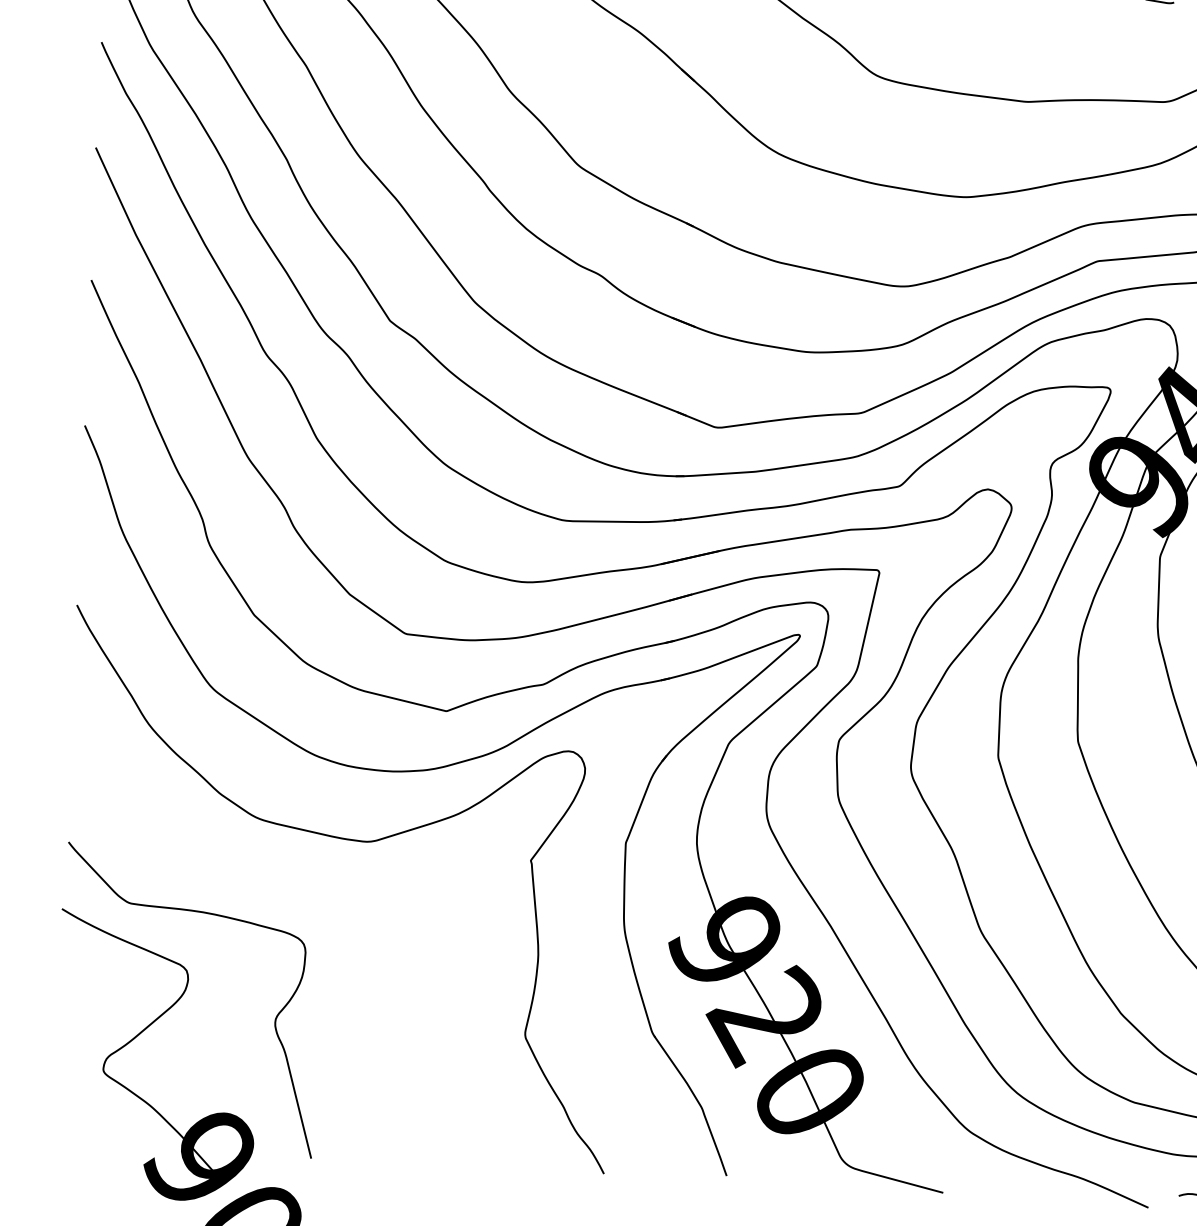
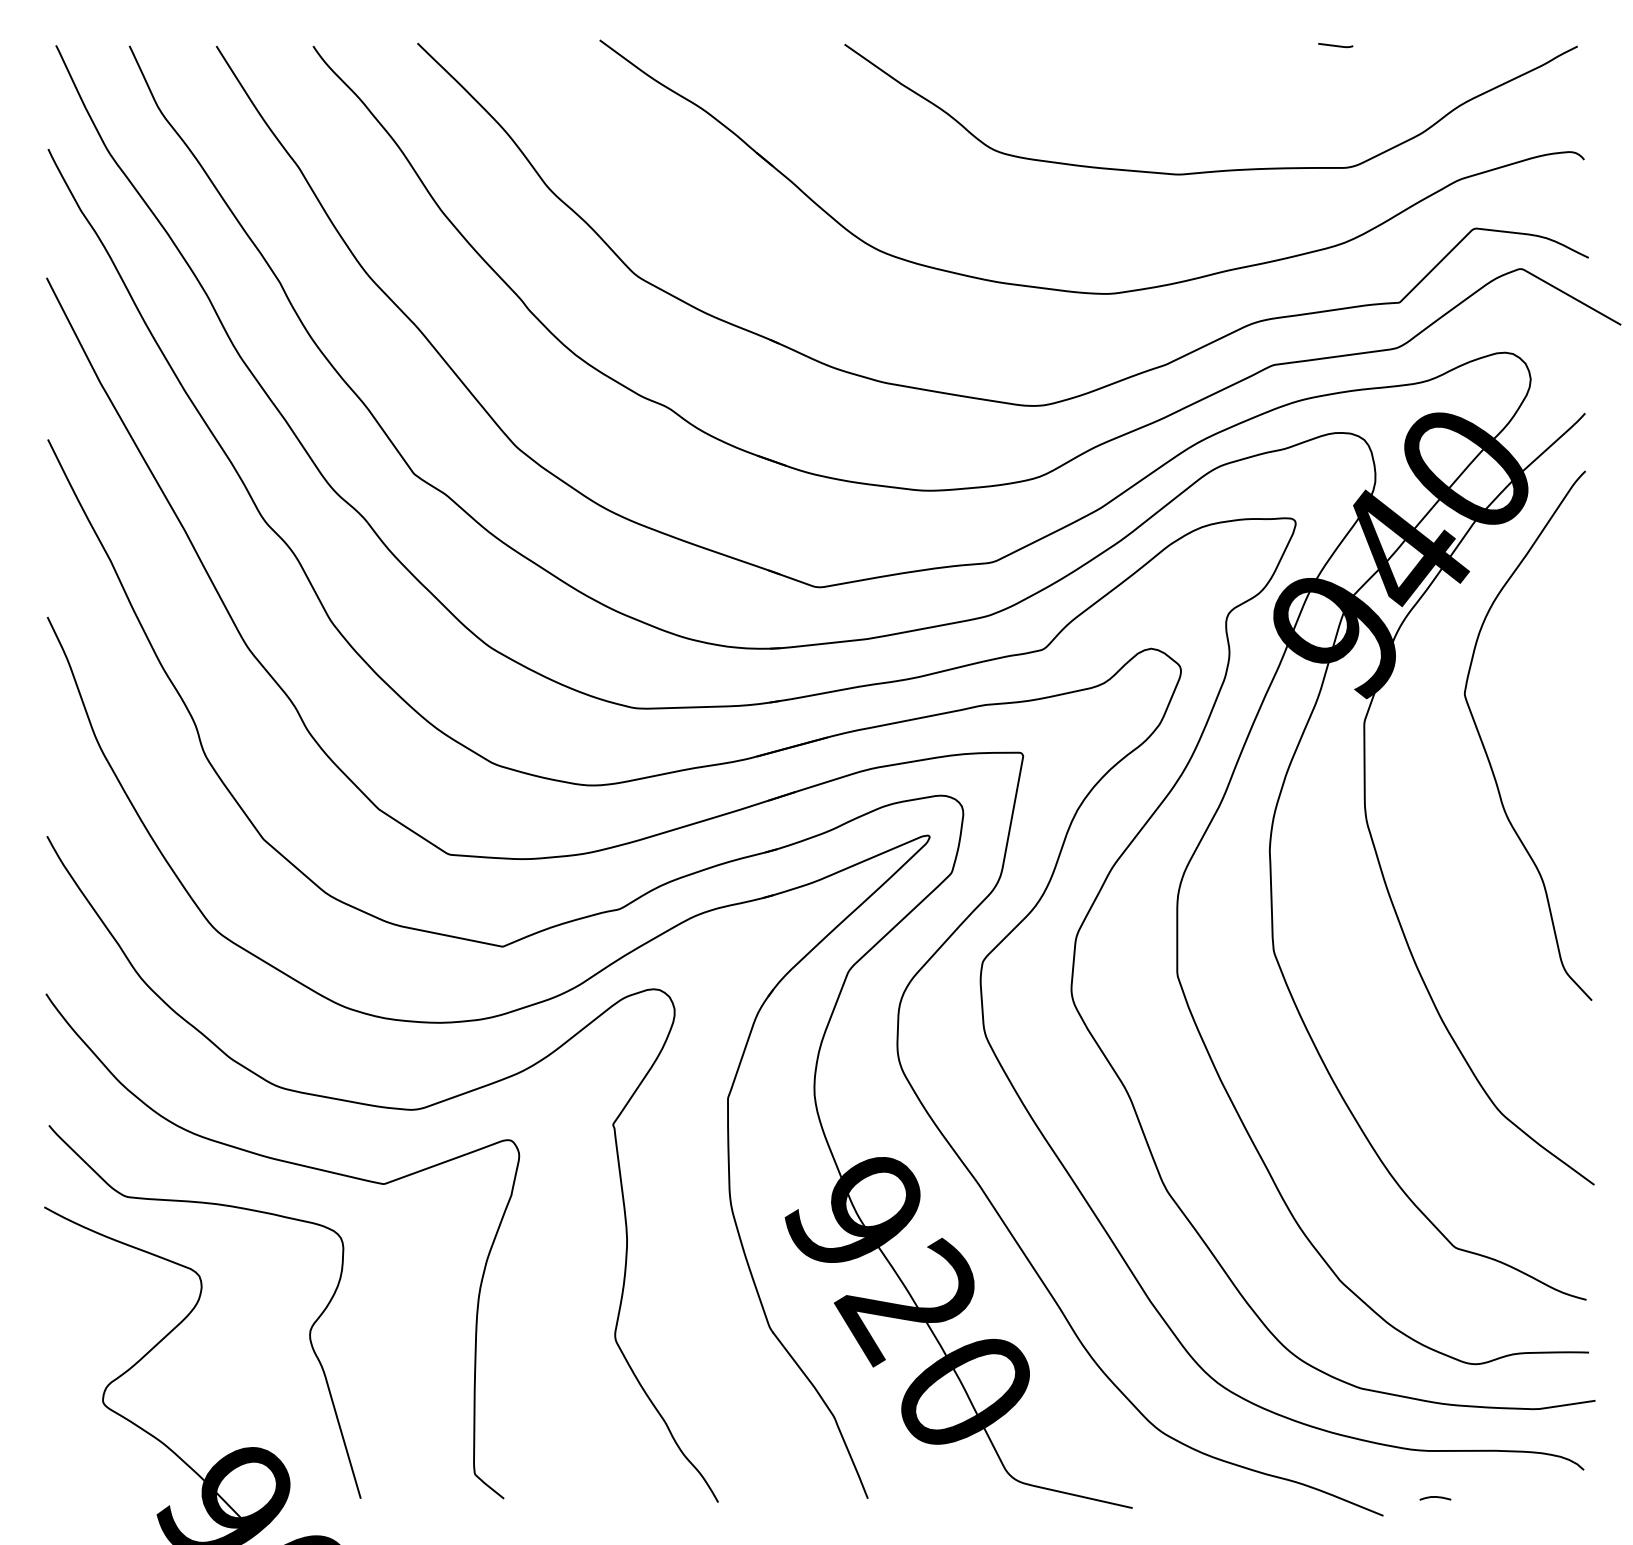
curve: (269, 883) -> (296, 1165), added

